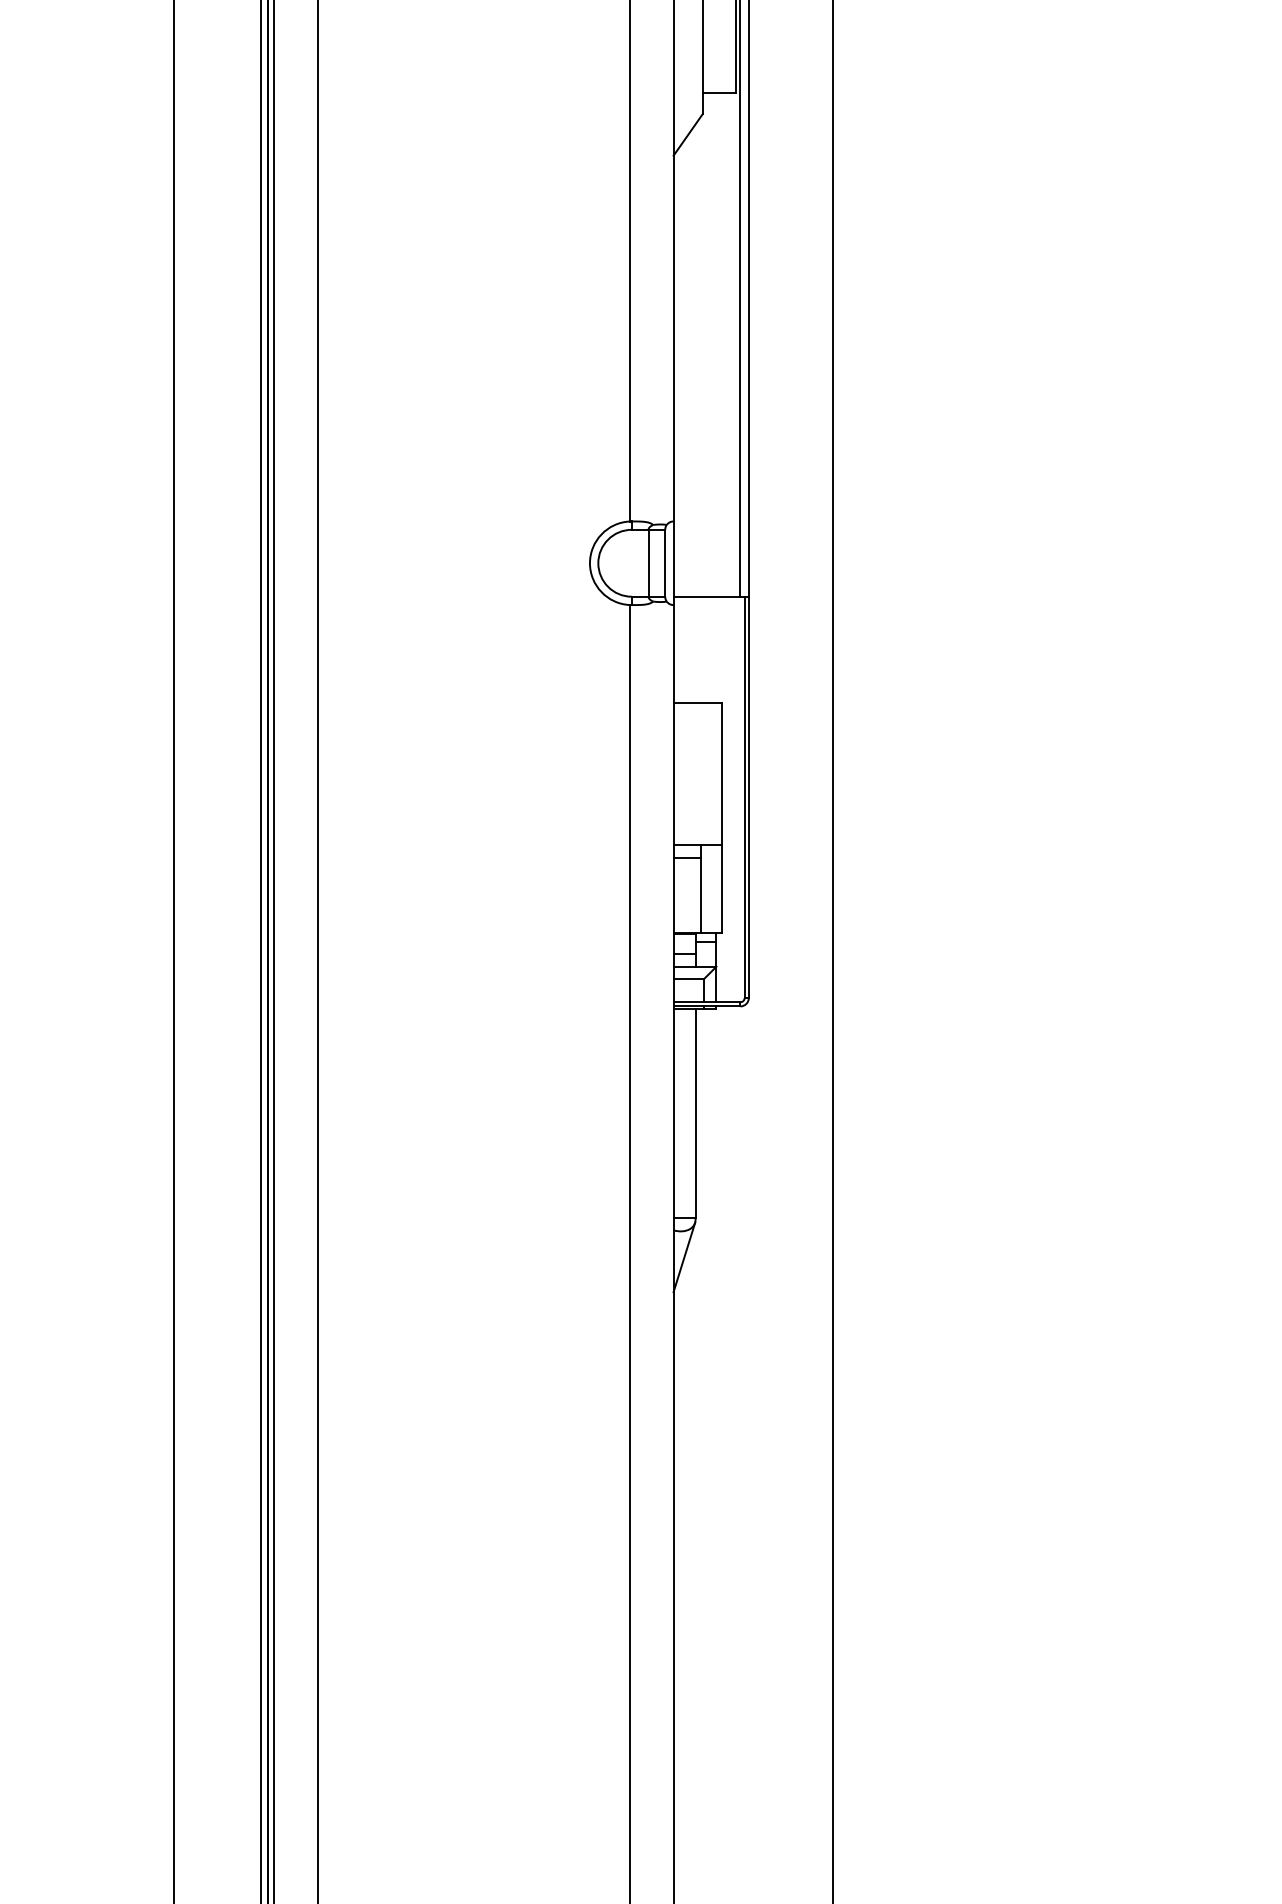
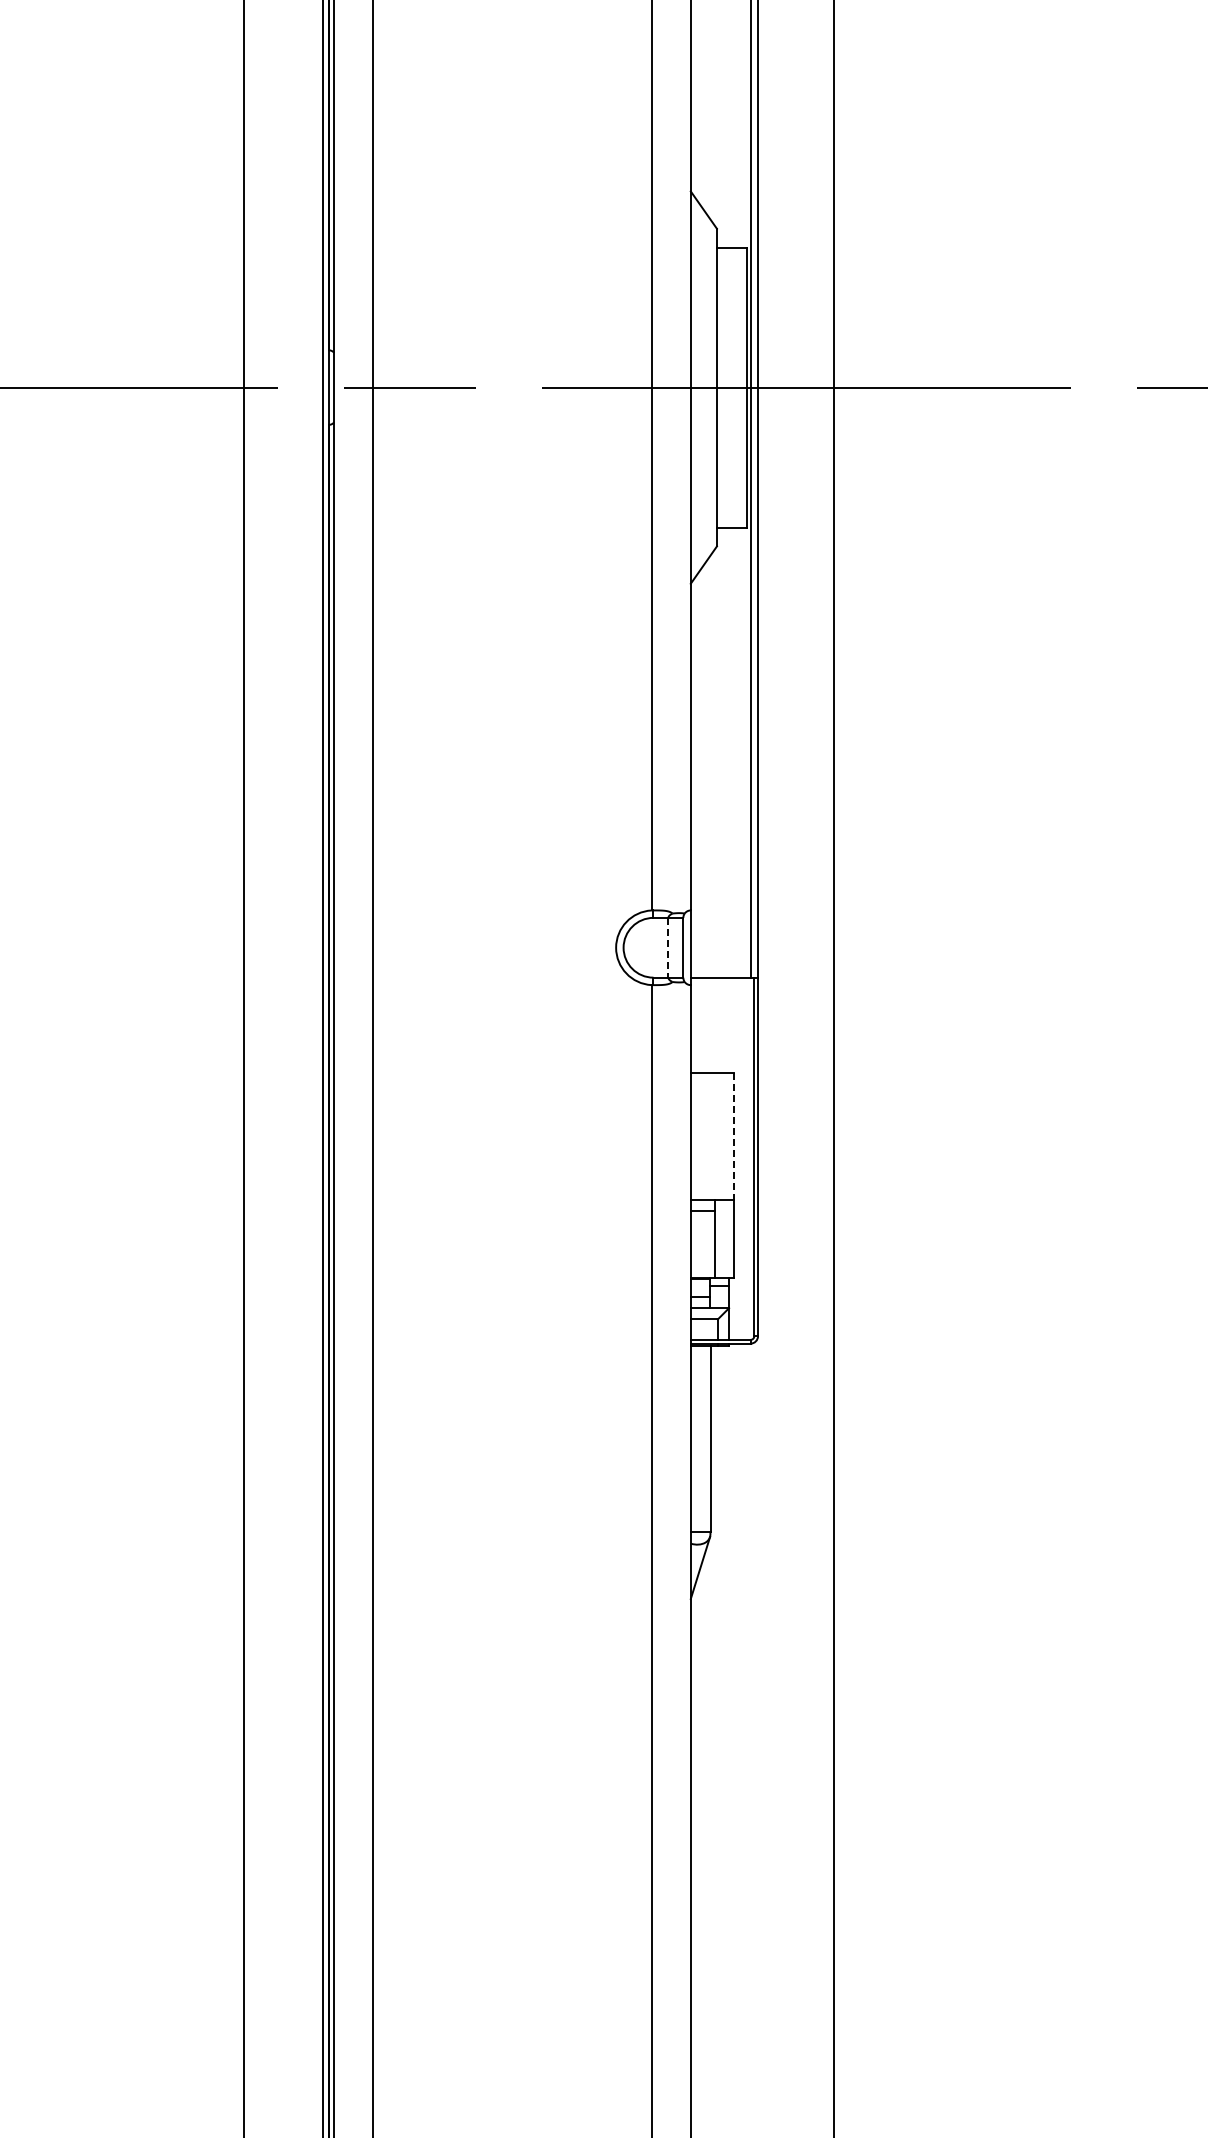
line: (648, 562) -> (668, 947), solid -> dashed
line: (721, 774) -> (733, 1136), solid -> dashed

